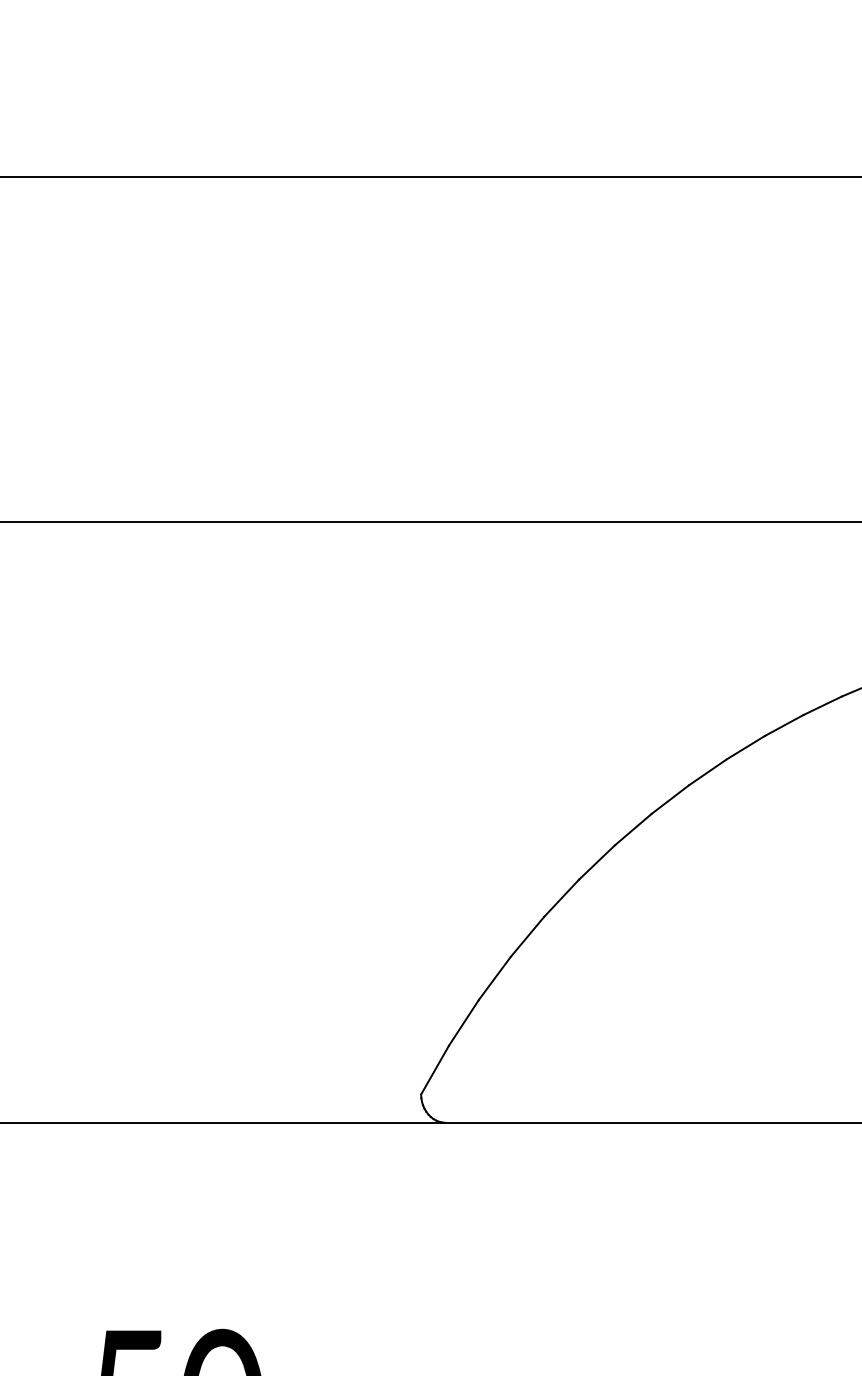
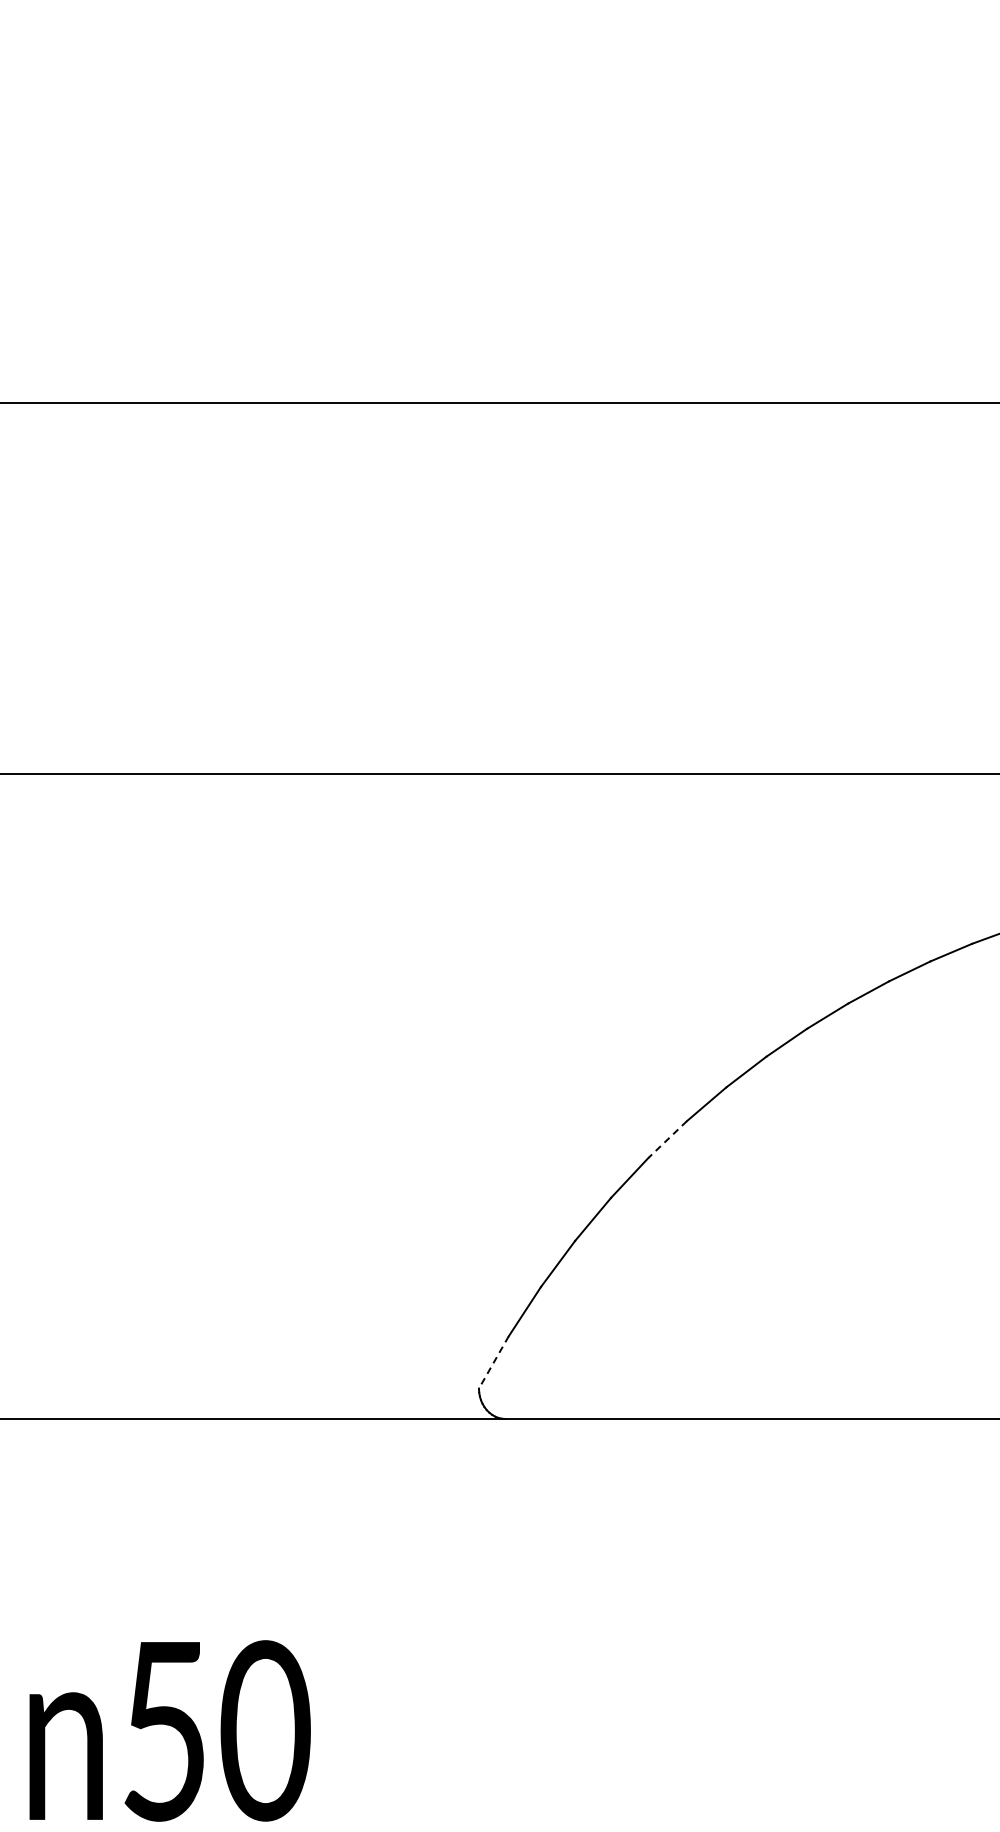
line: (596, 862) -> (667, 1139), solid -> dashed
line: (434, 1070) -> (493, 1362), solid -> dashed

